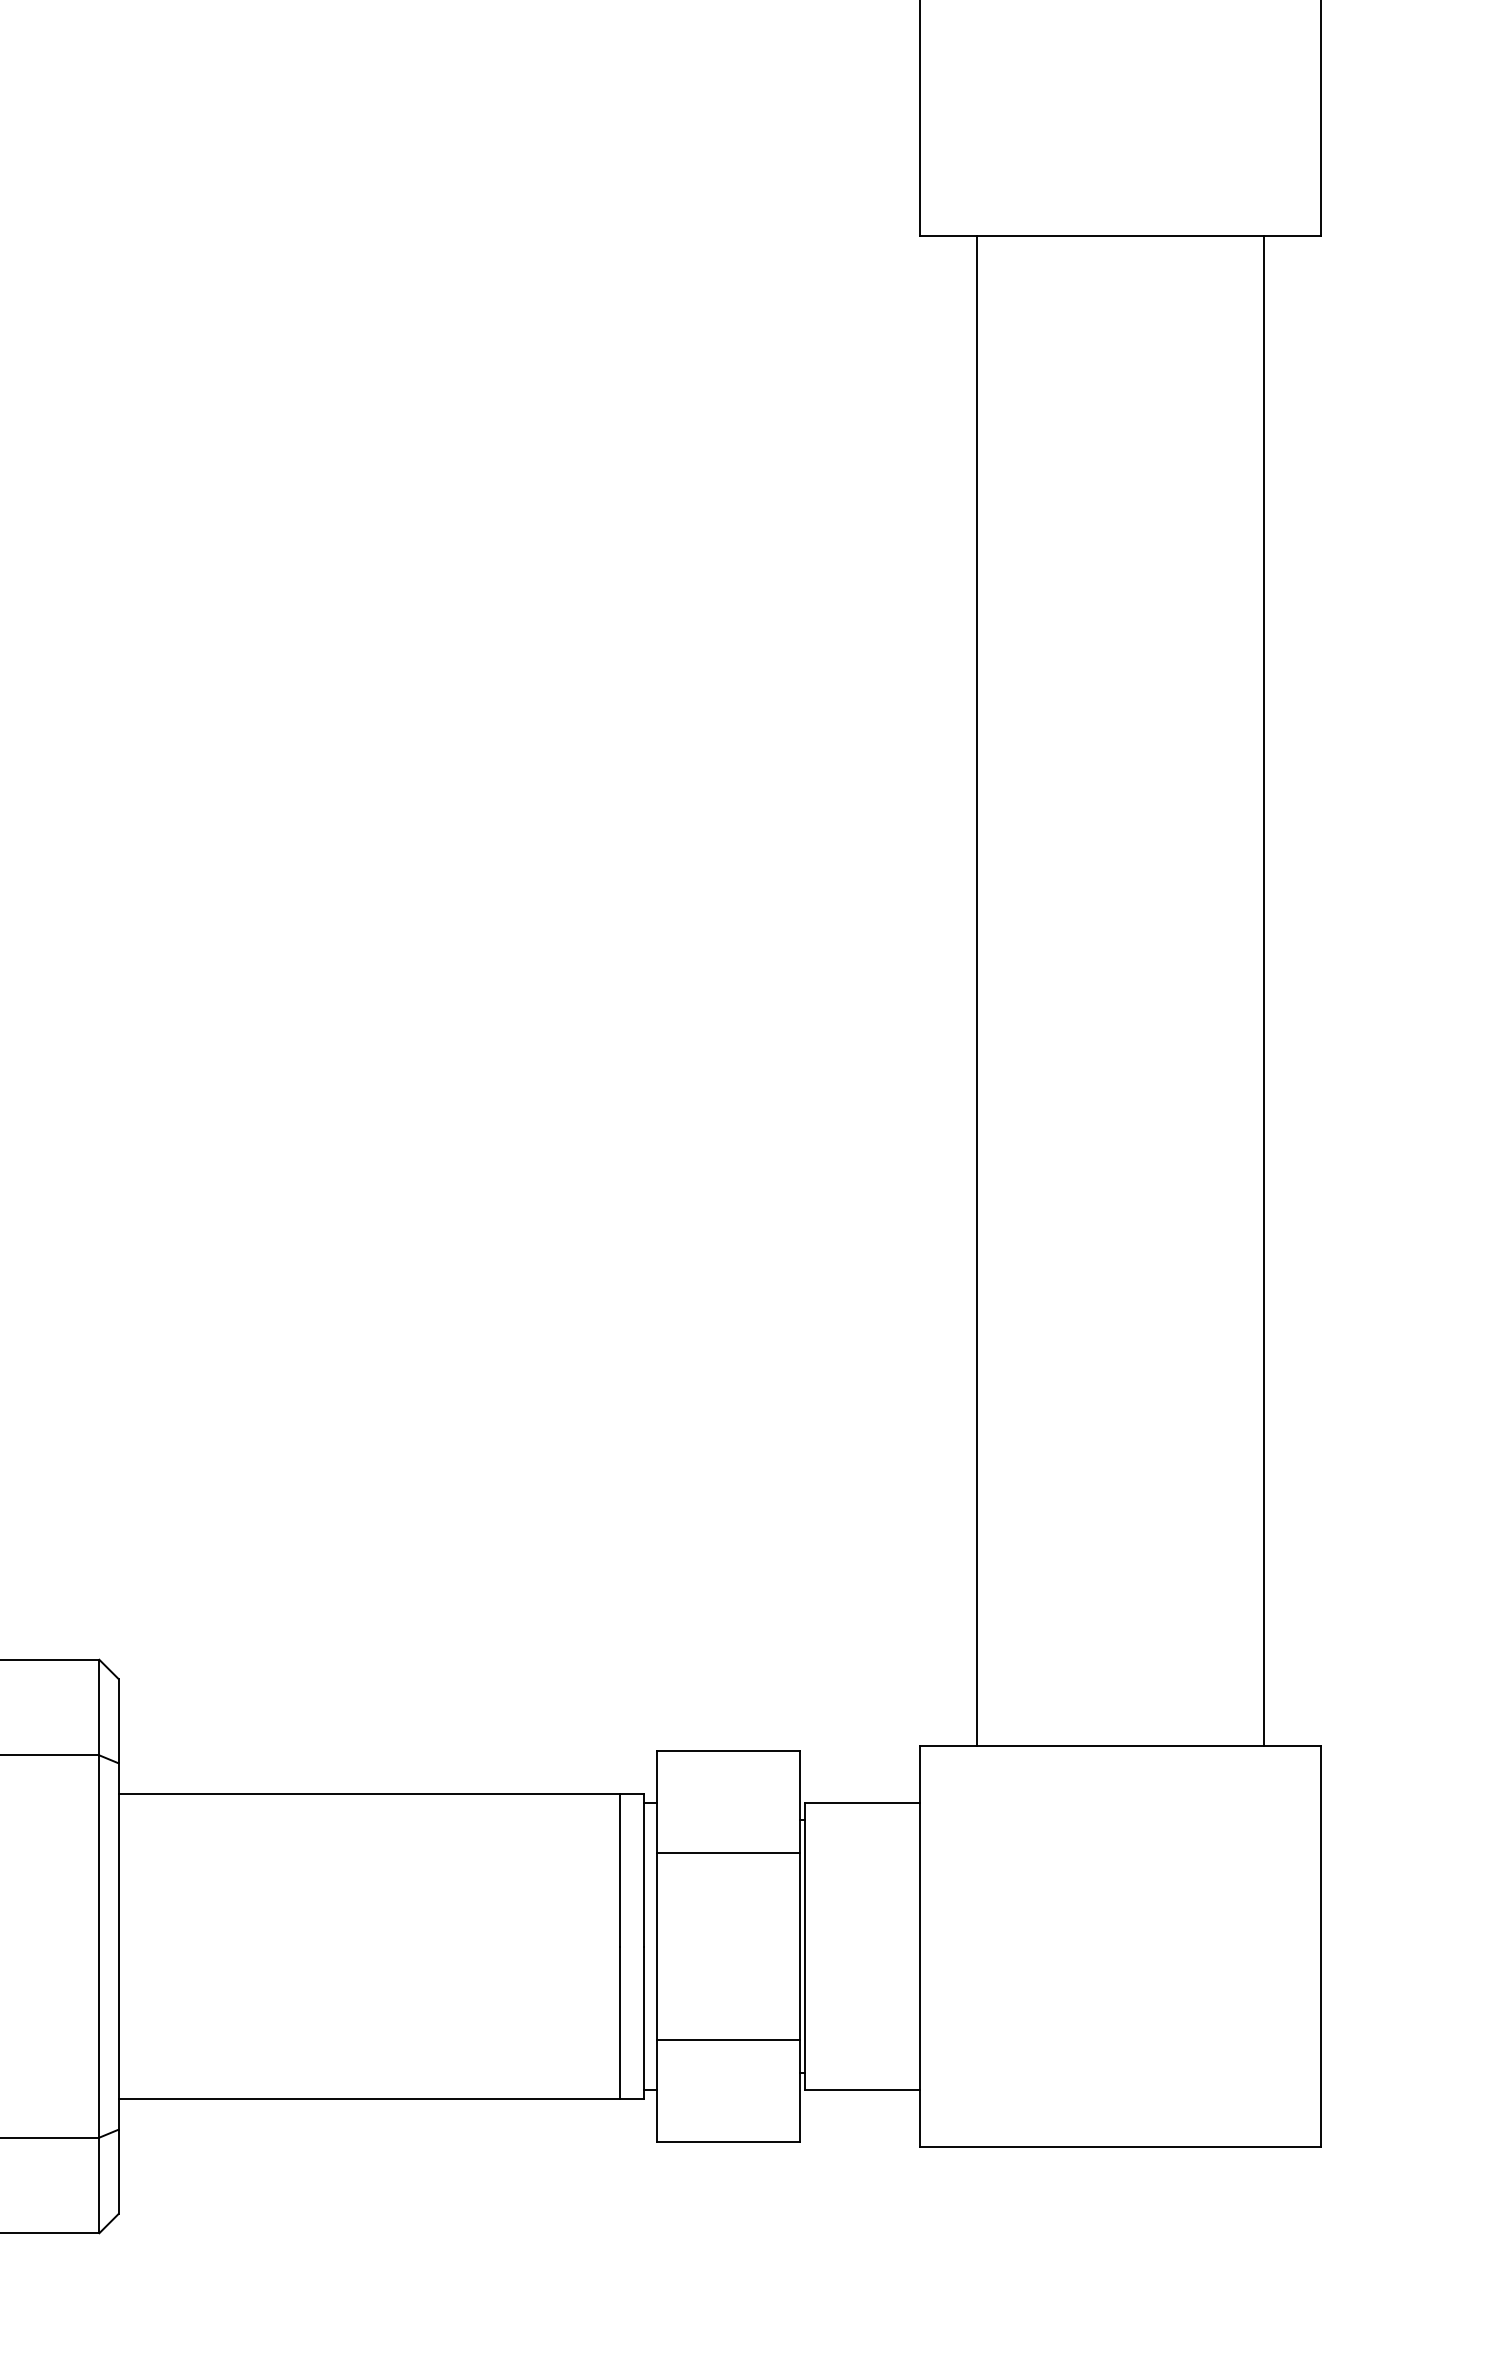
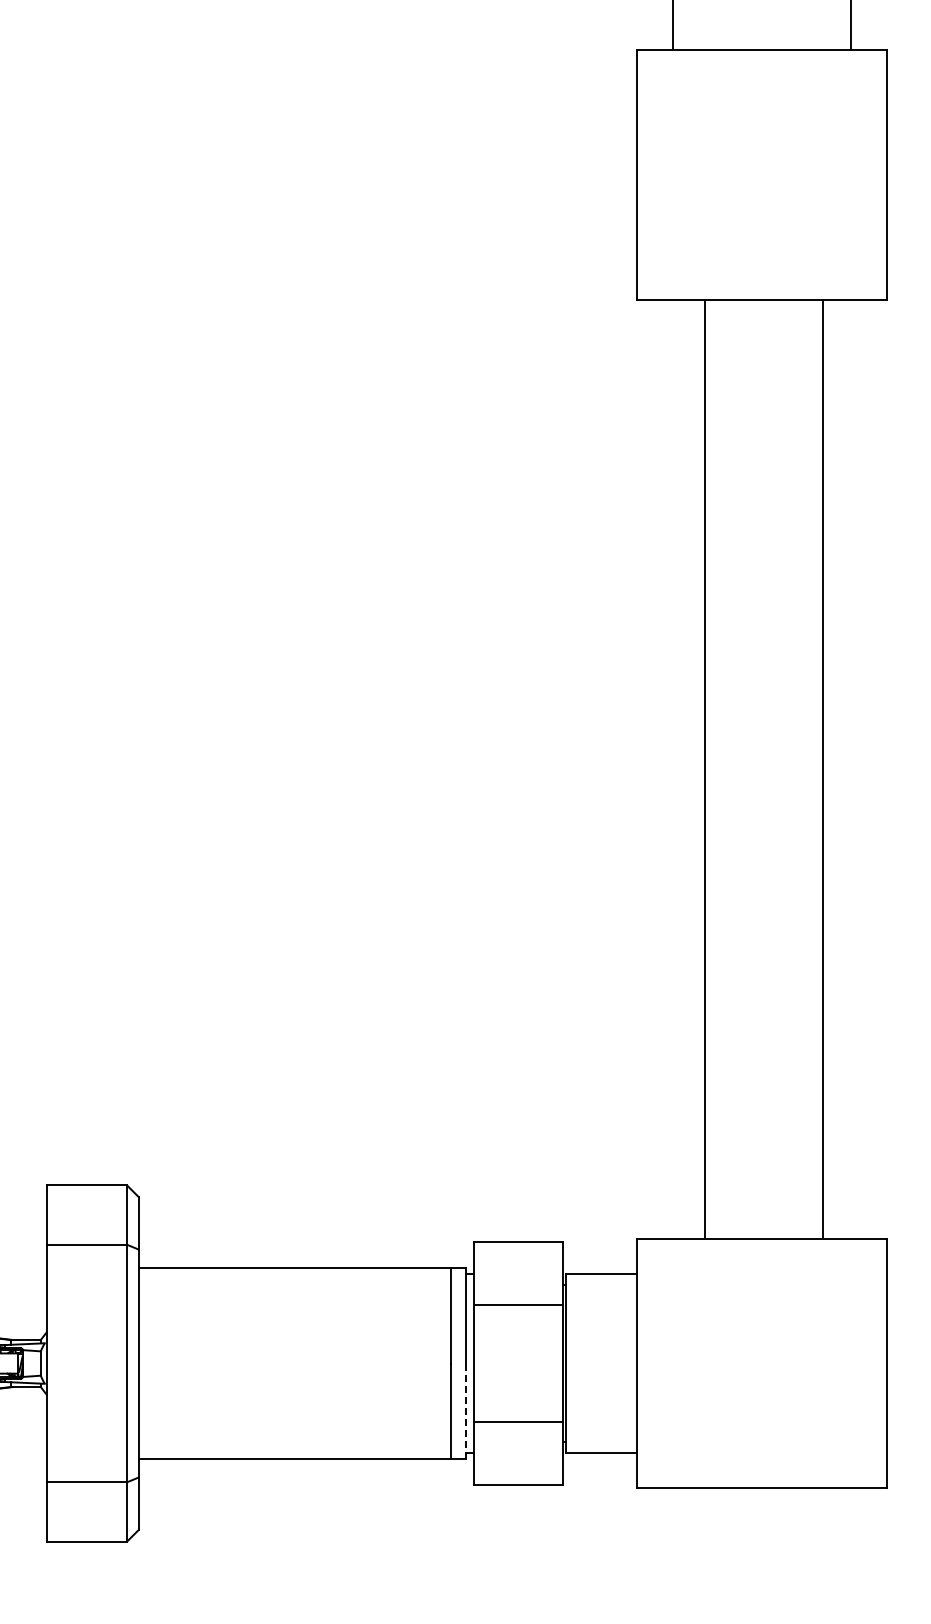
line: (976, 989) -> (704, 768), moved
line: (1263, 989) -> (822, 768), moved
line: (643, 2023) -> (465, 1411), solid -> dashed

